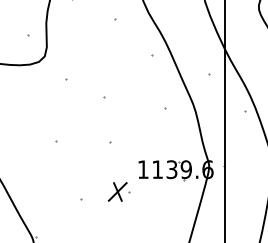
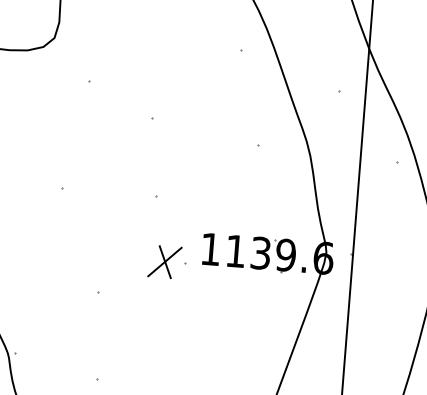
part: (118, 191) -> (166, 261), moved

